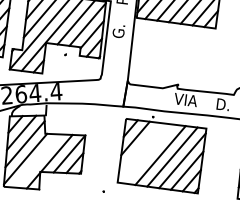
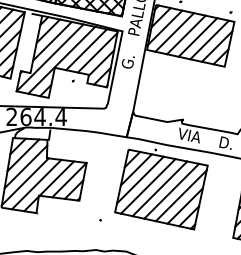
line: (140, 147) -> (140, 179), added
line: (147, 154) -> (147, 186), added
line: (36, 160) -> (36, 184), added

